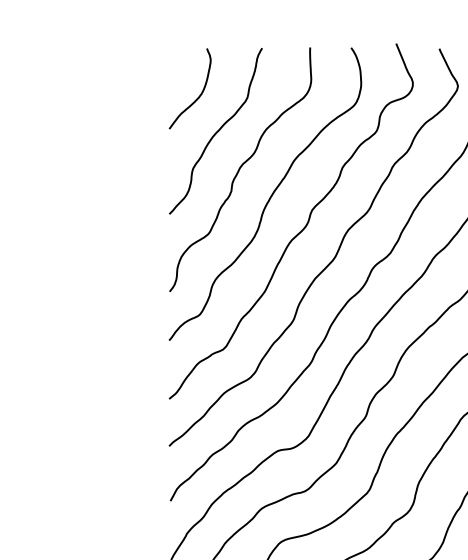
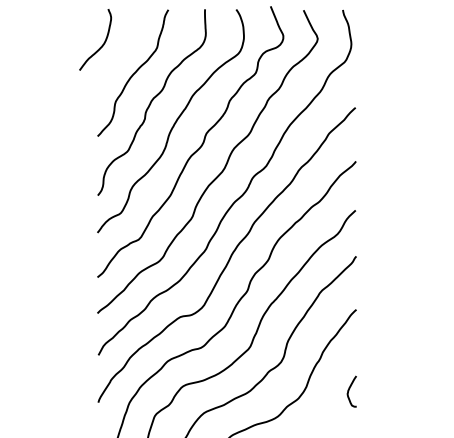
curve: (198, 96) -> (101, 45), moved

